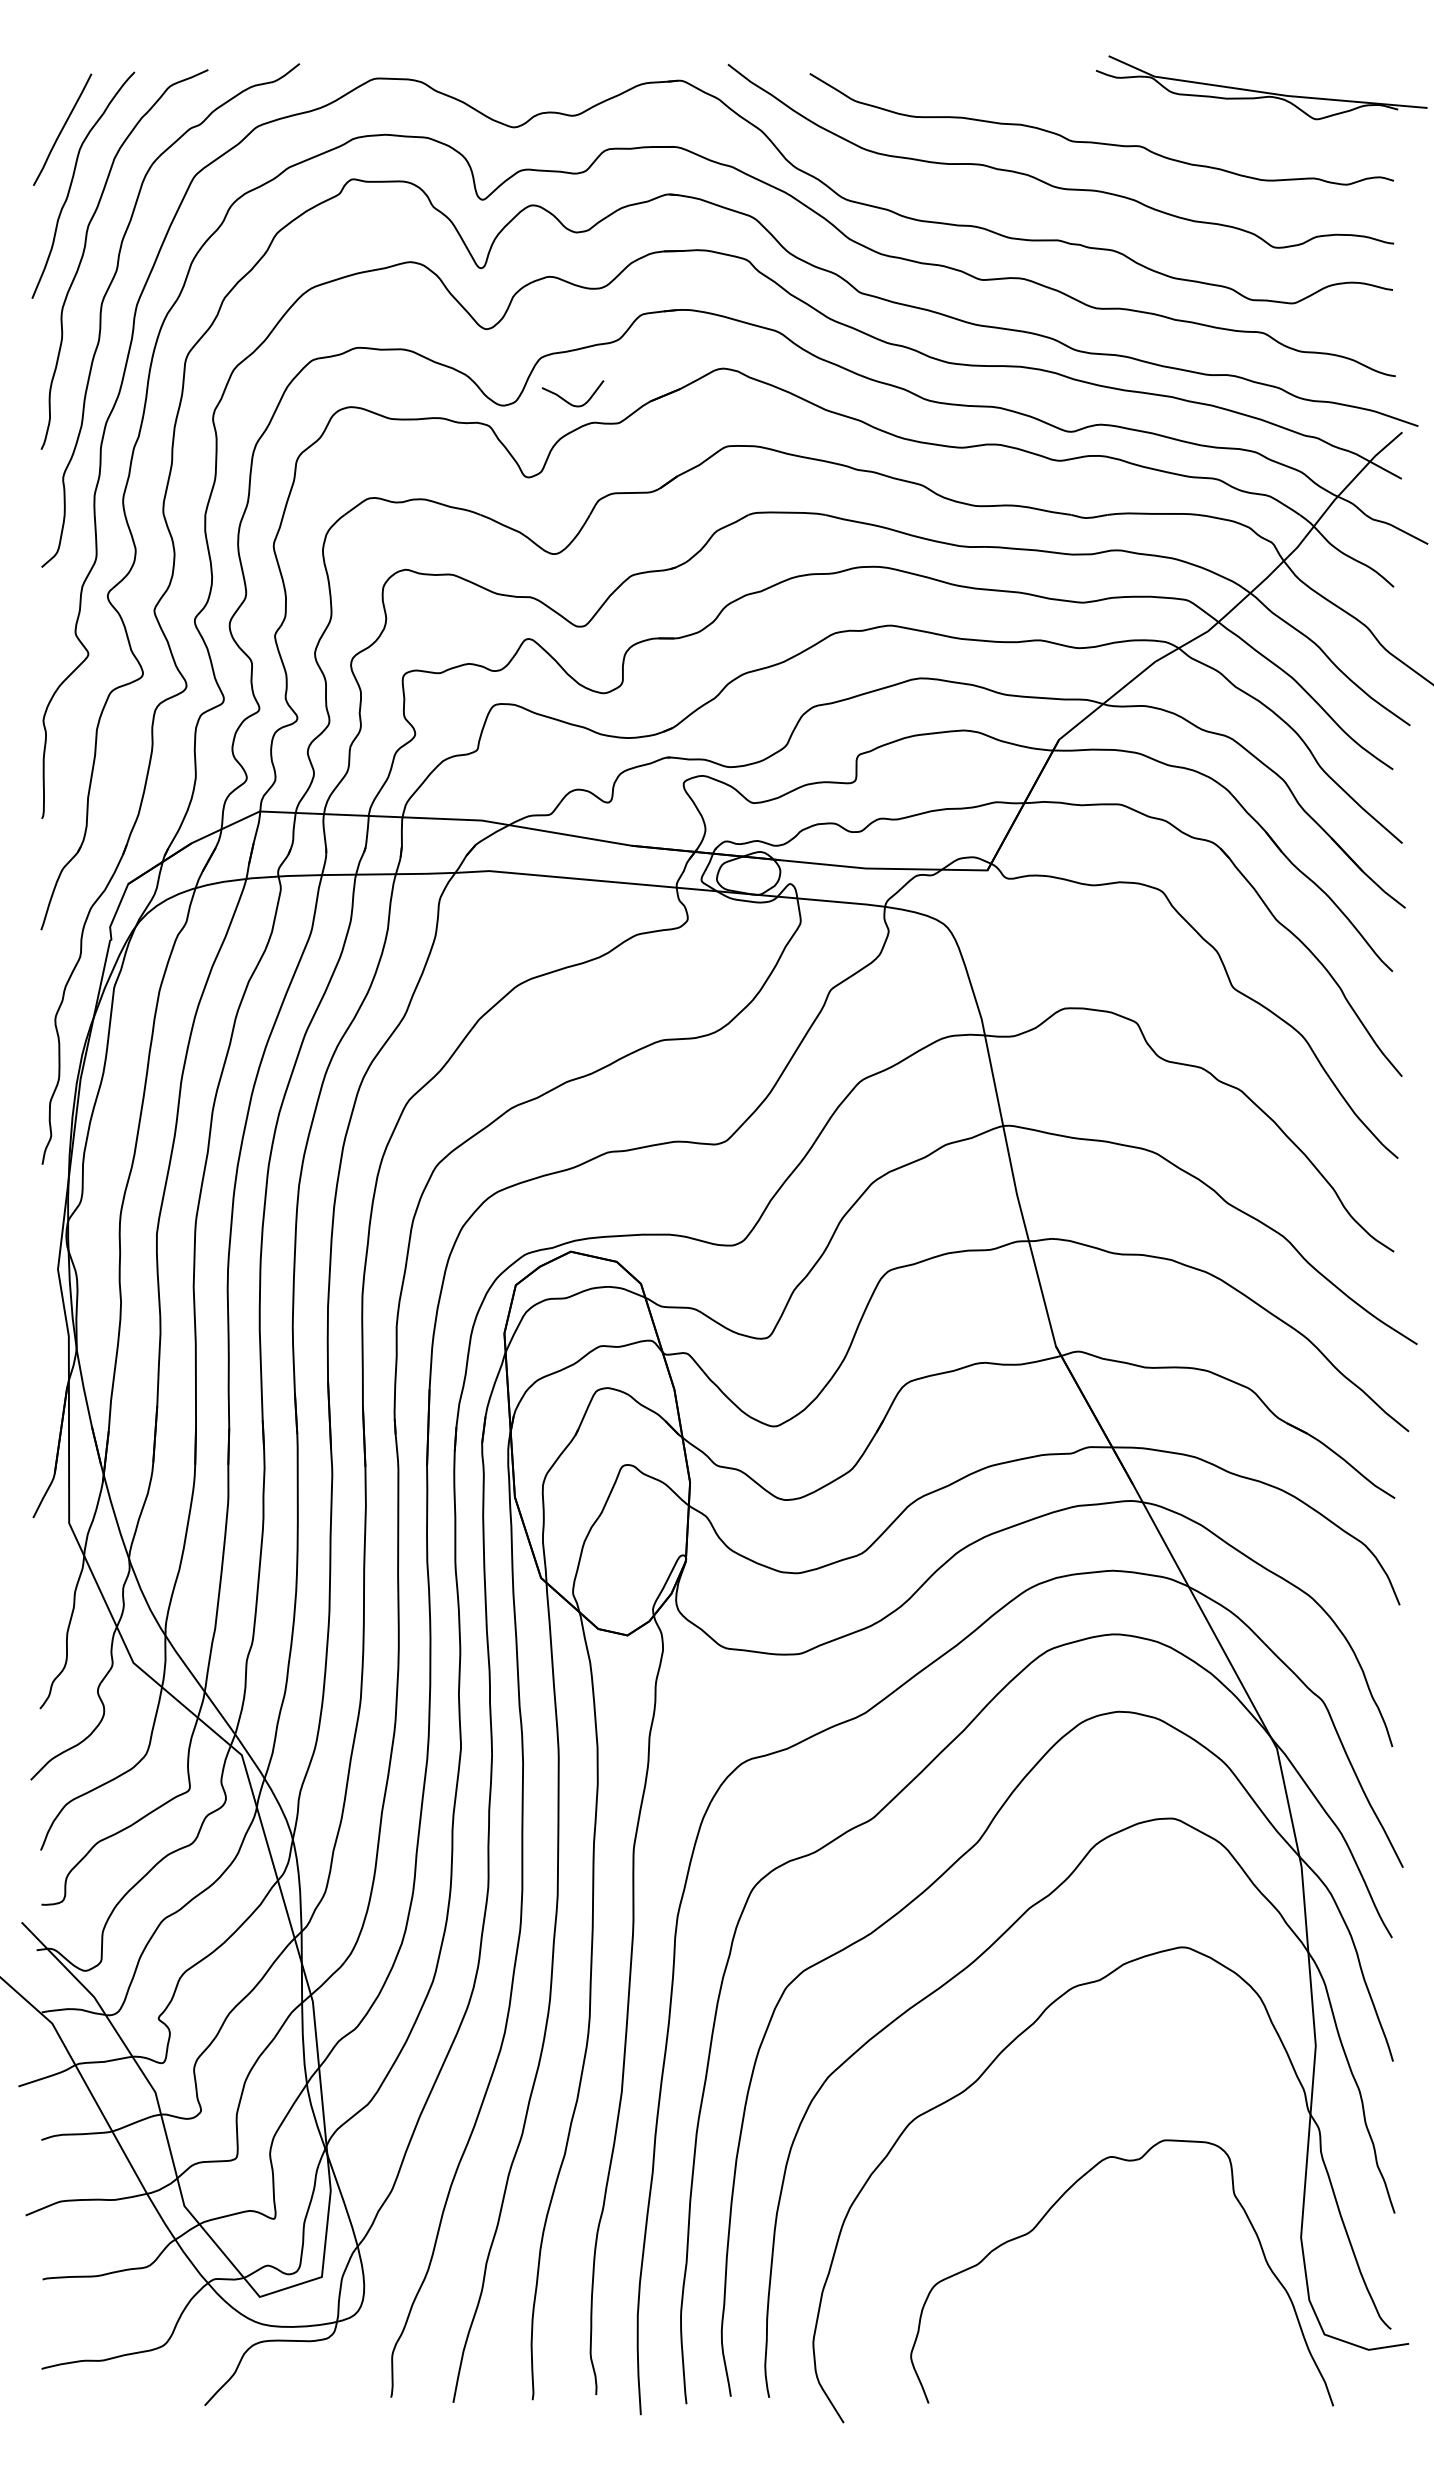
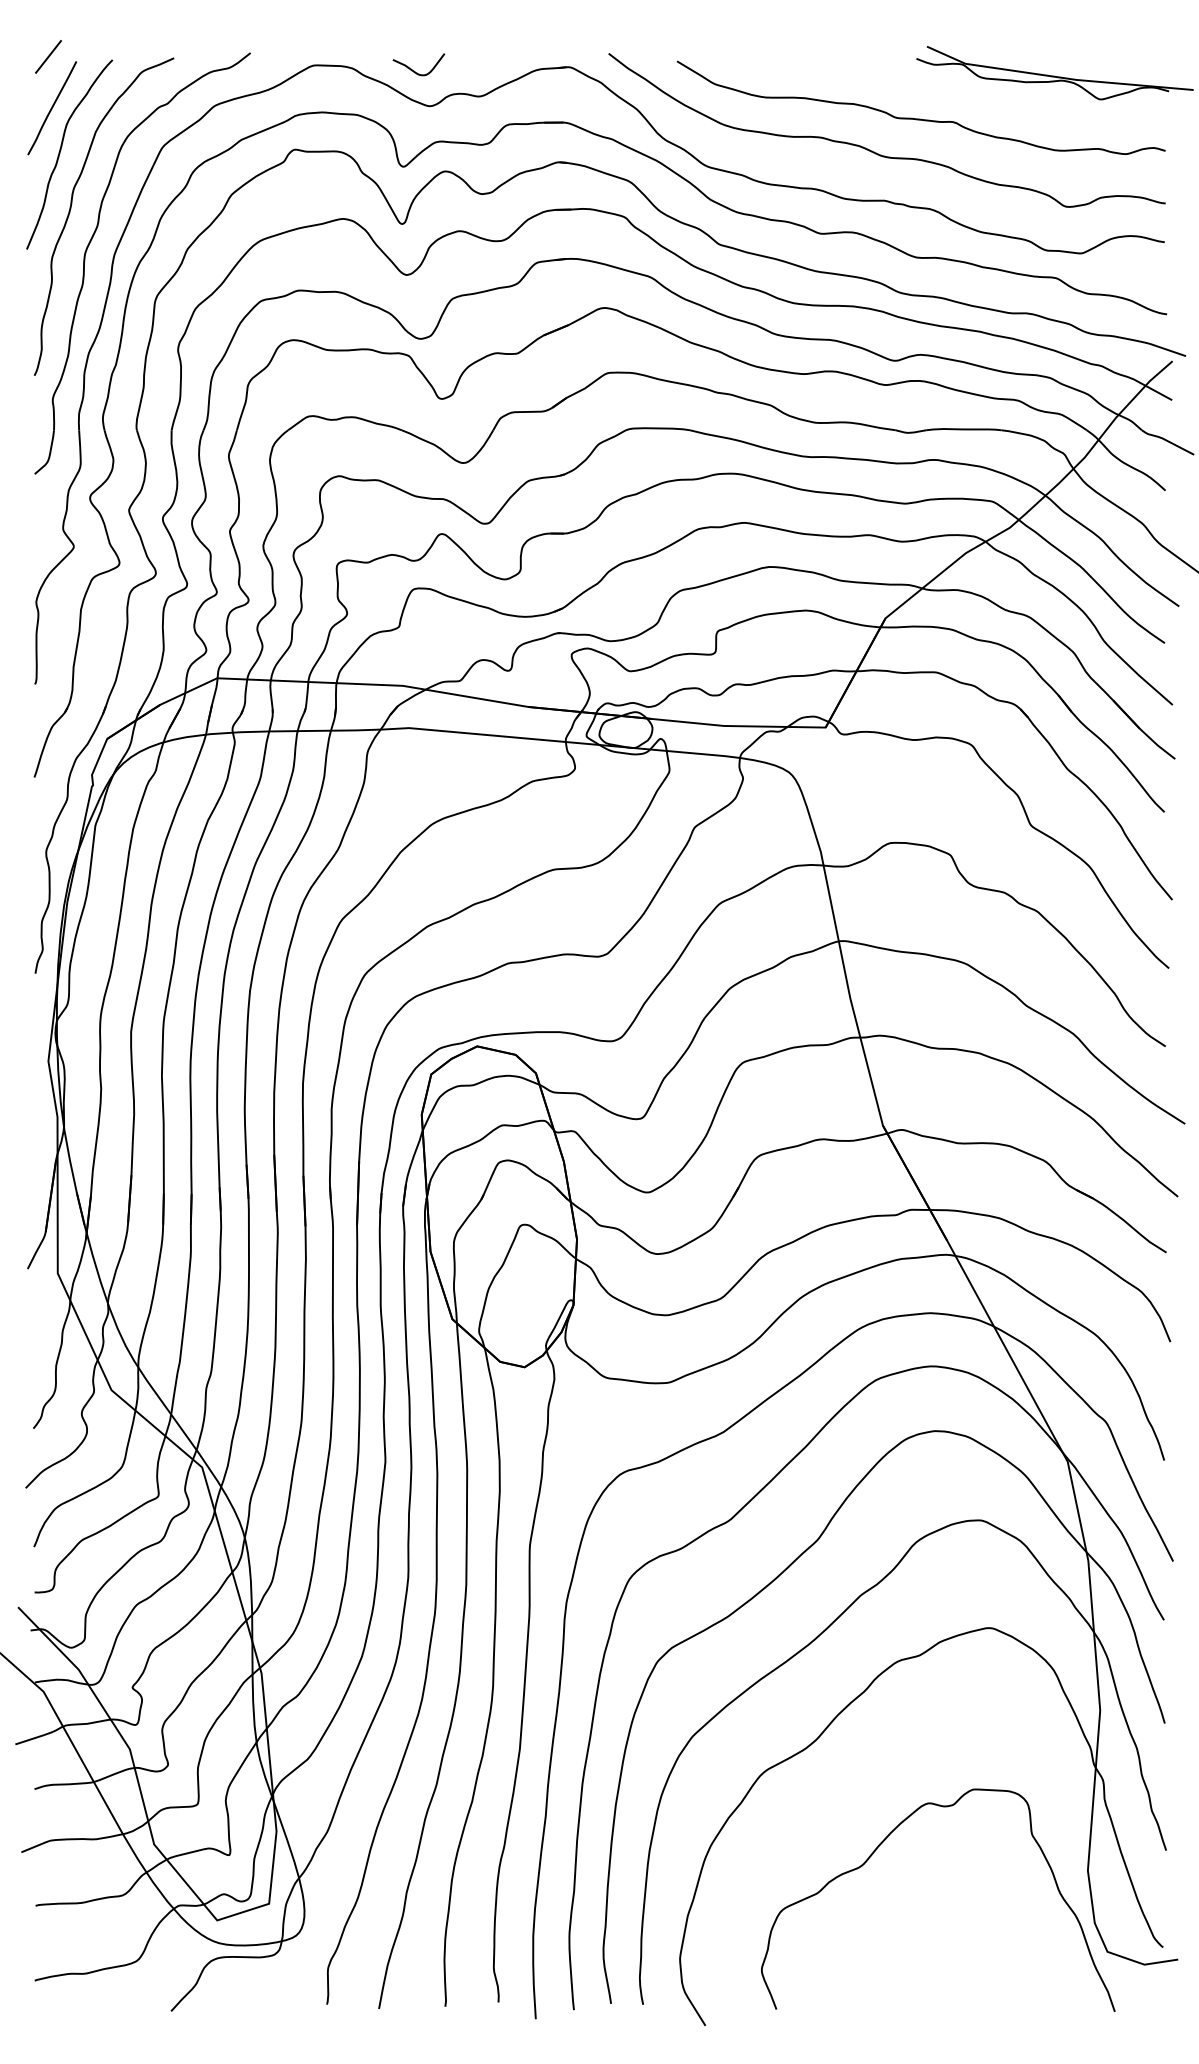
line: (58, 68) -> (48, 56), added
curve: (568, 401) -> (415, 71), moved

